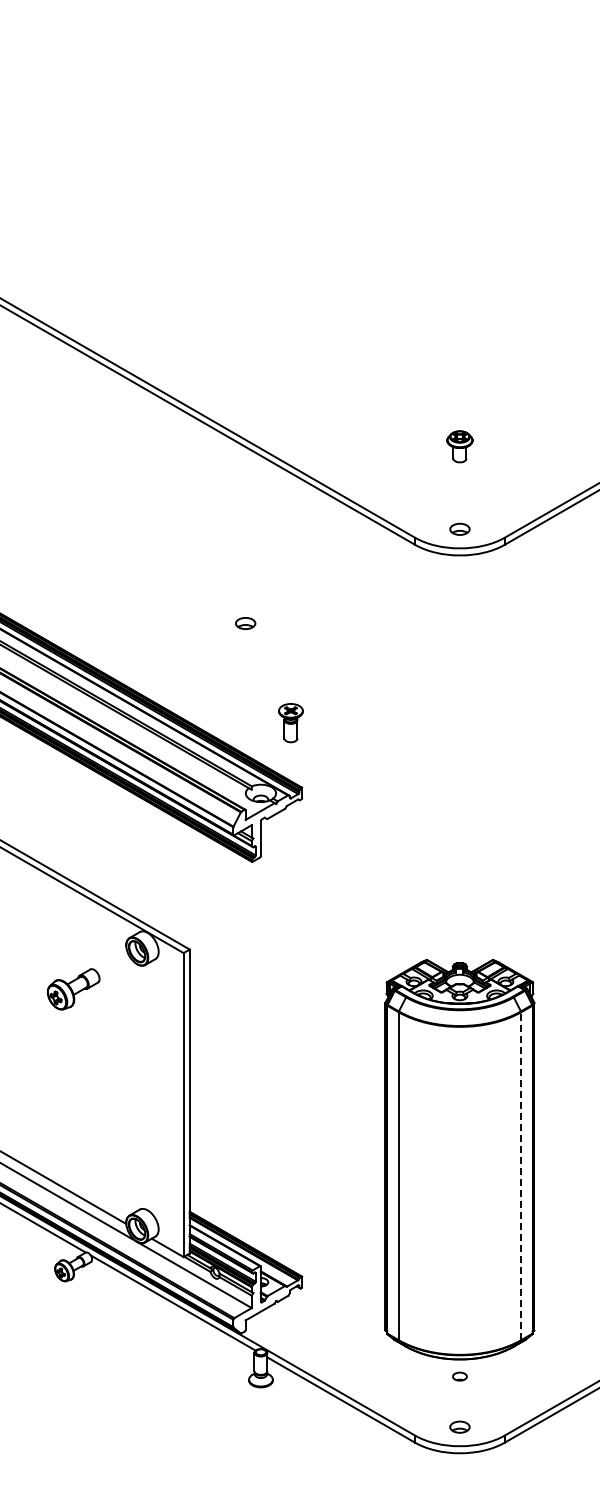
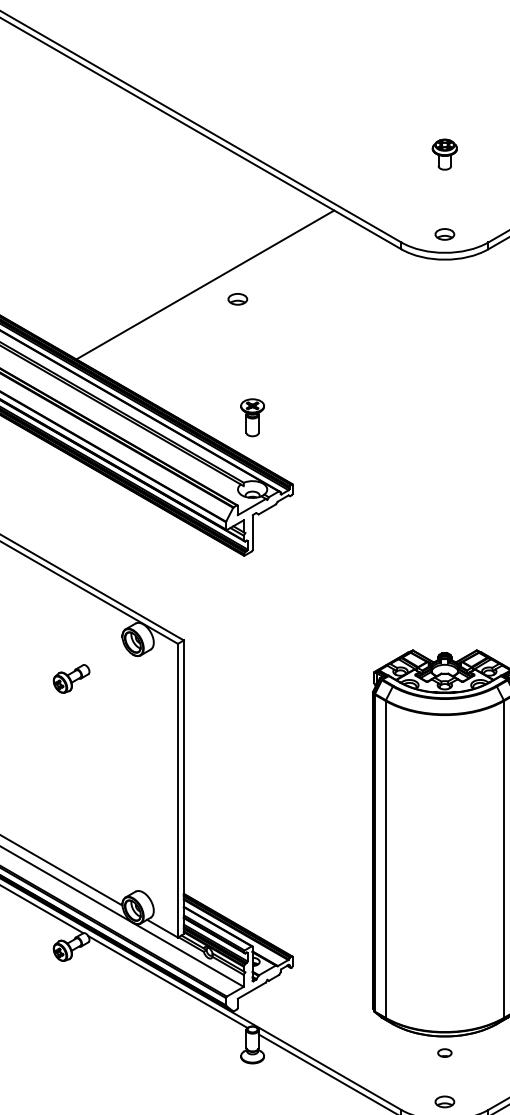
line: (211, 581) -> (204, 284), added
part: (245, 623) -> (237, 299), moved
part: (290, 723) -> (252, 418), moved
part: (73, 989) -> (71, 679), size x0.71
line: (521, 1176) -> (504, 859), dashed -> solid

